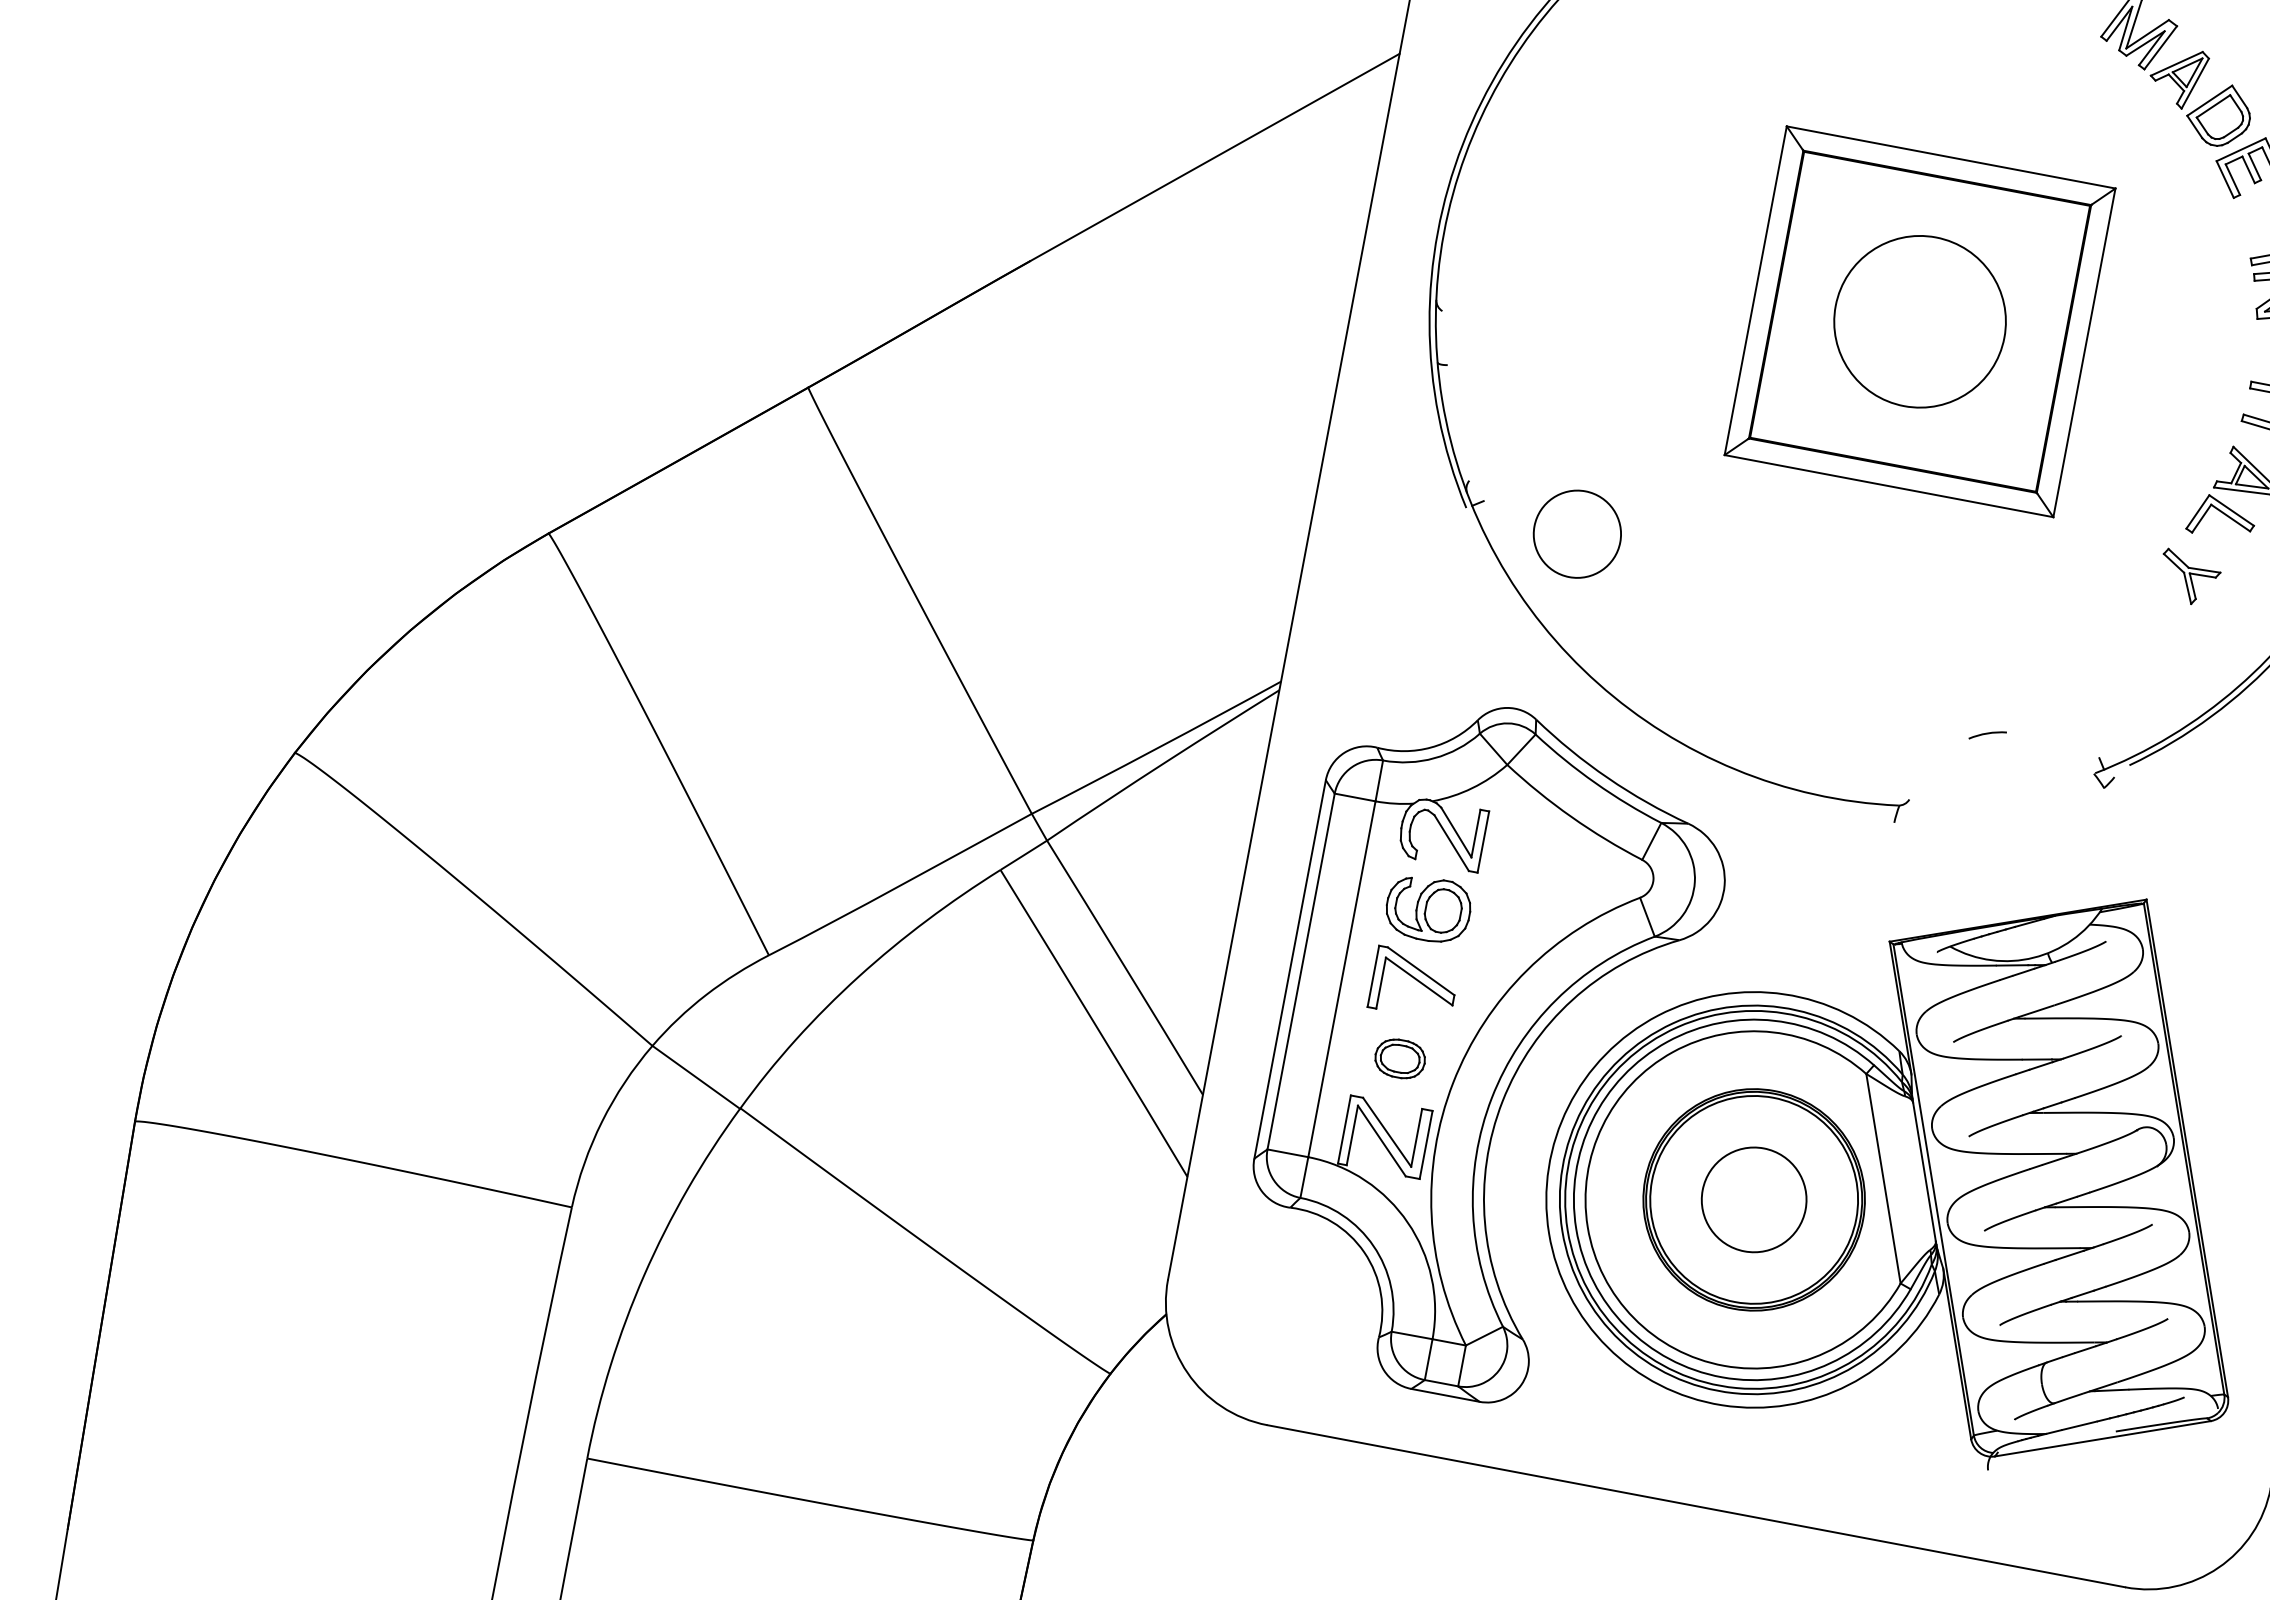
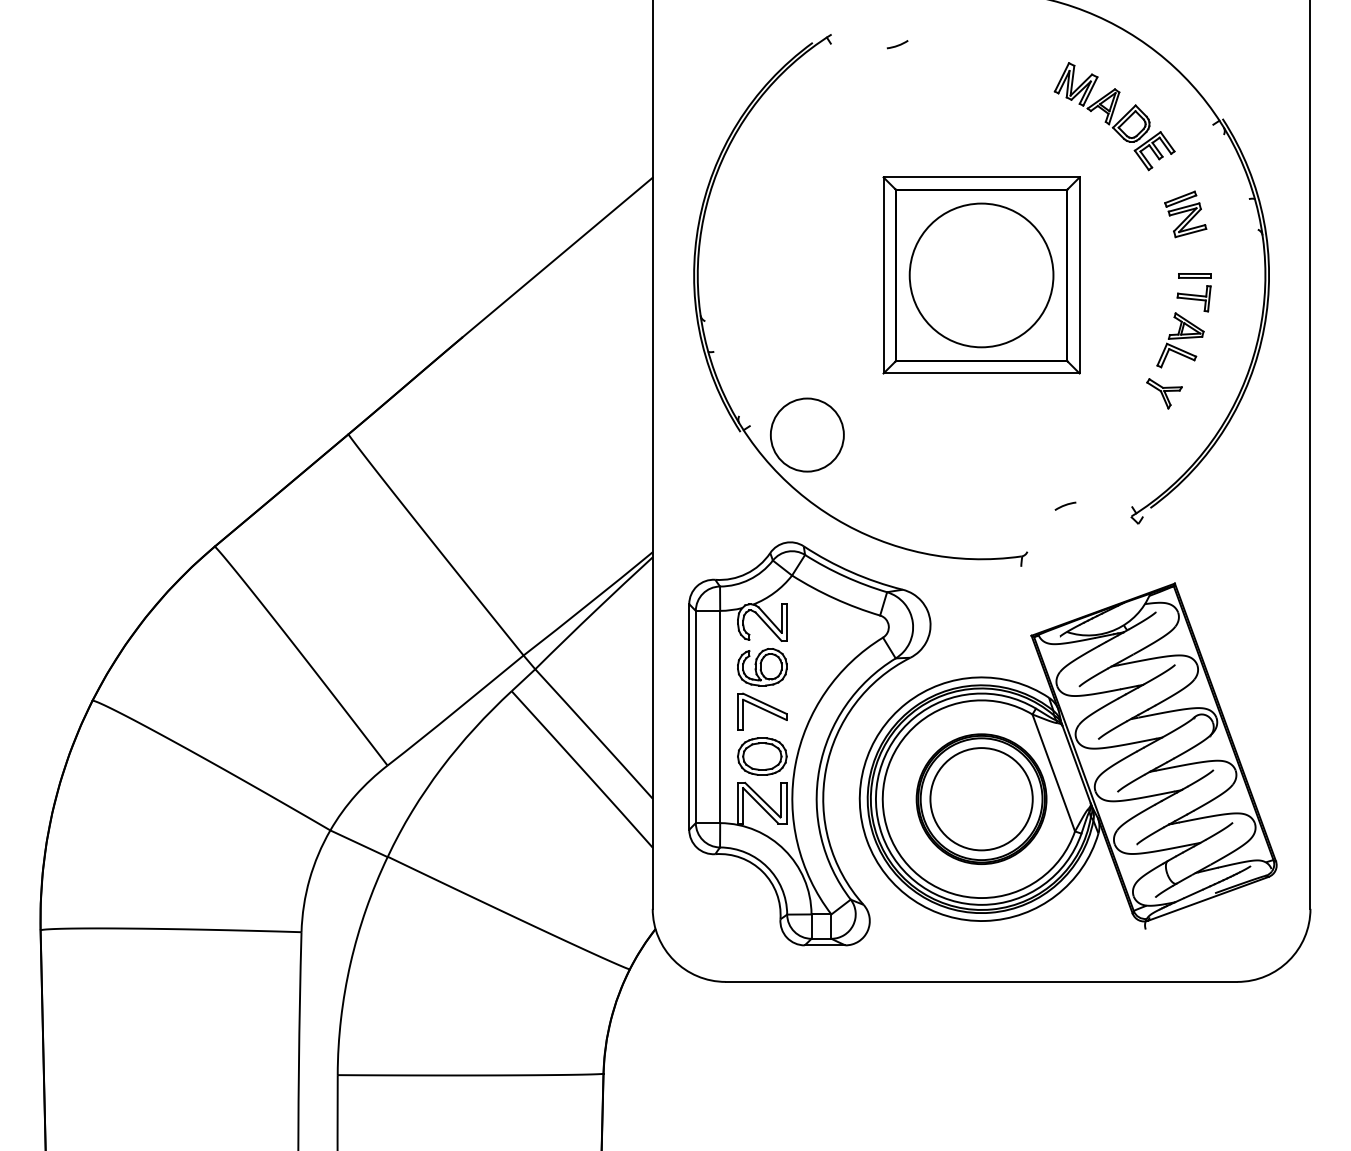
circle: (1919, 321) -> (981, 275), size x1.43
circle: (1576, 532) -> (806, 434), size x1.43
part: (1400, 1058) -> (762, 756), size x1.67
circle: (1753, 1200) -> (981, 799), size x1.67

